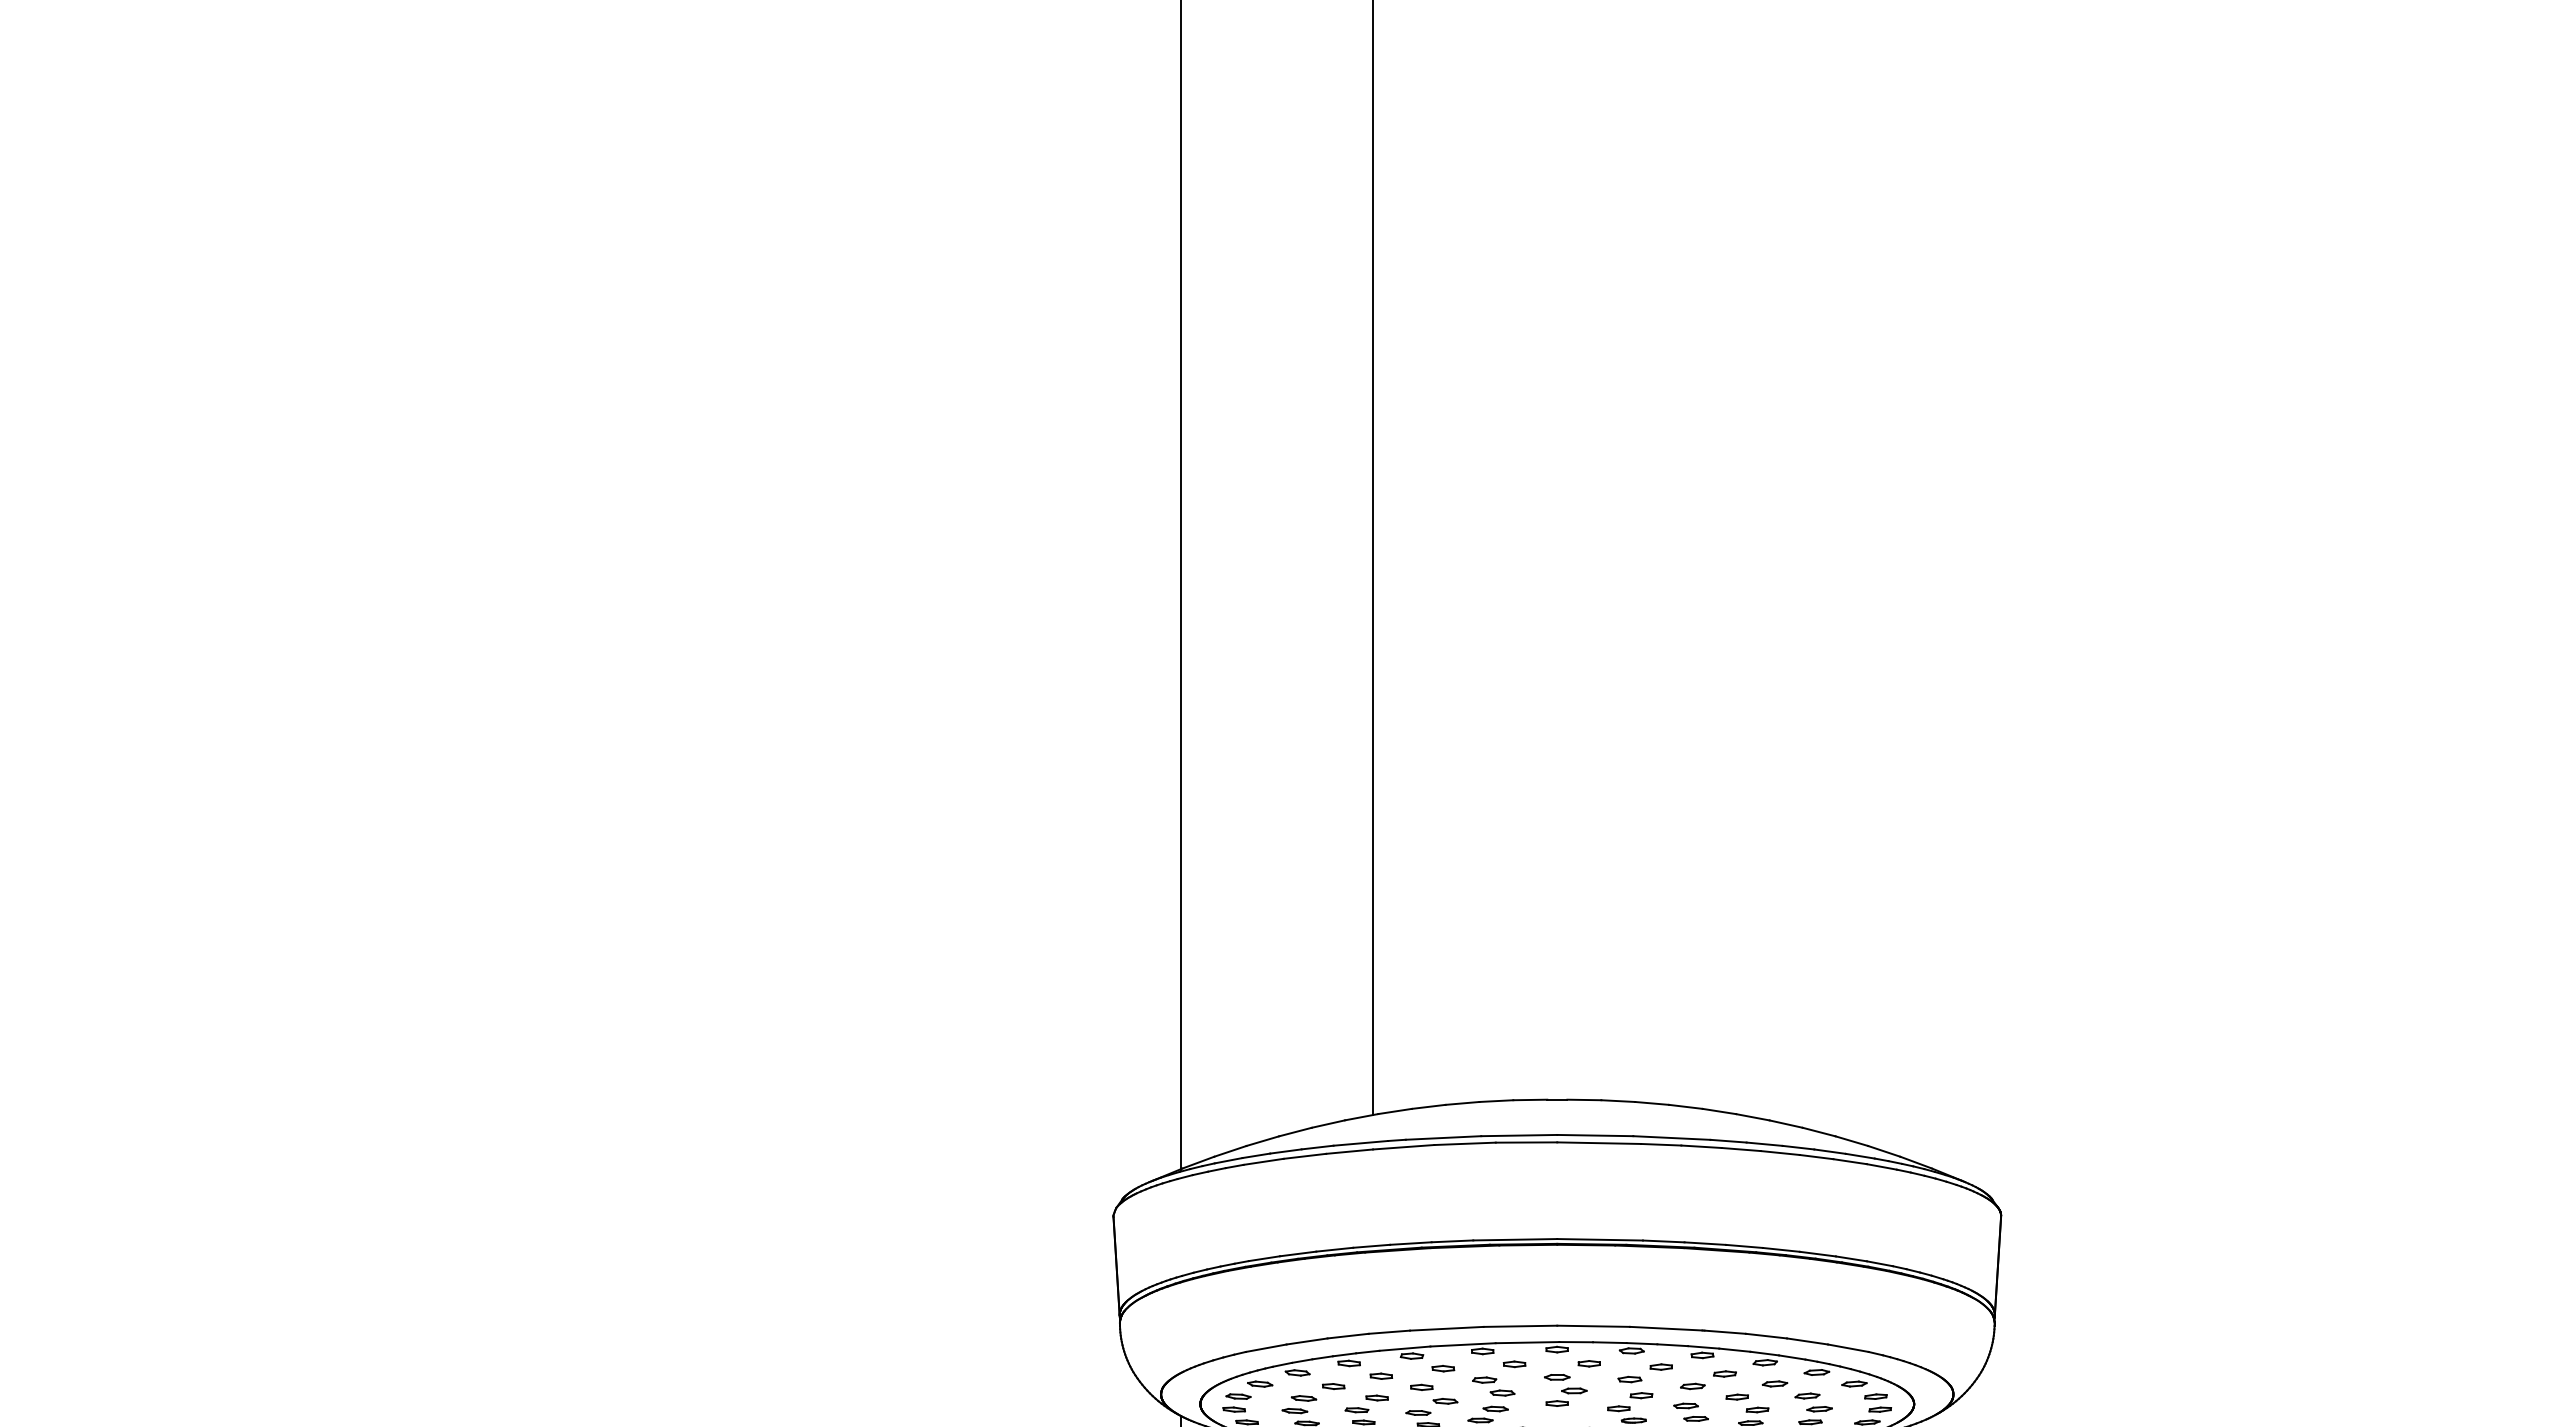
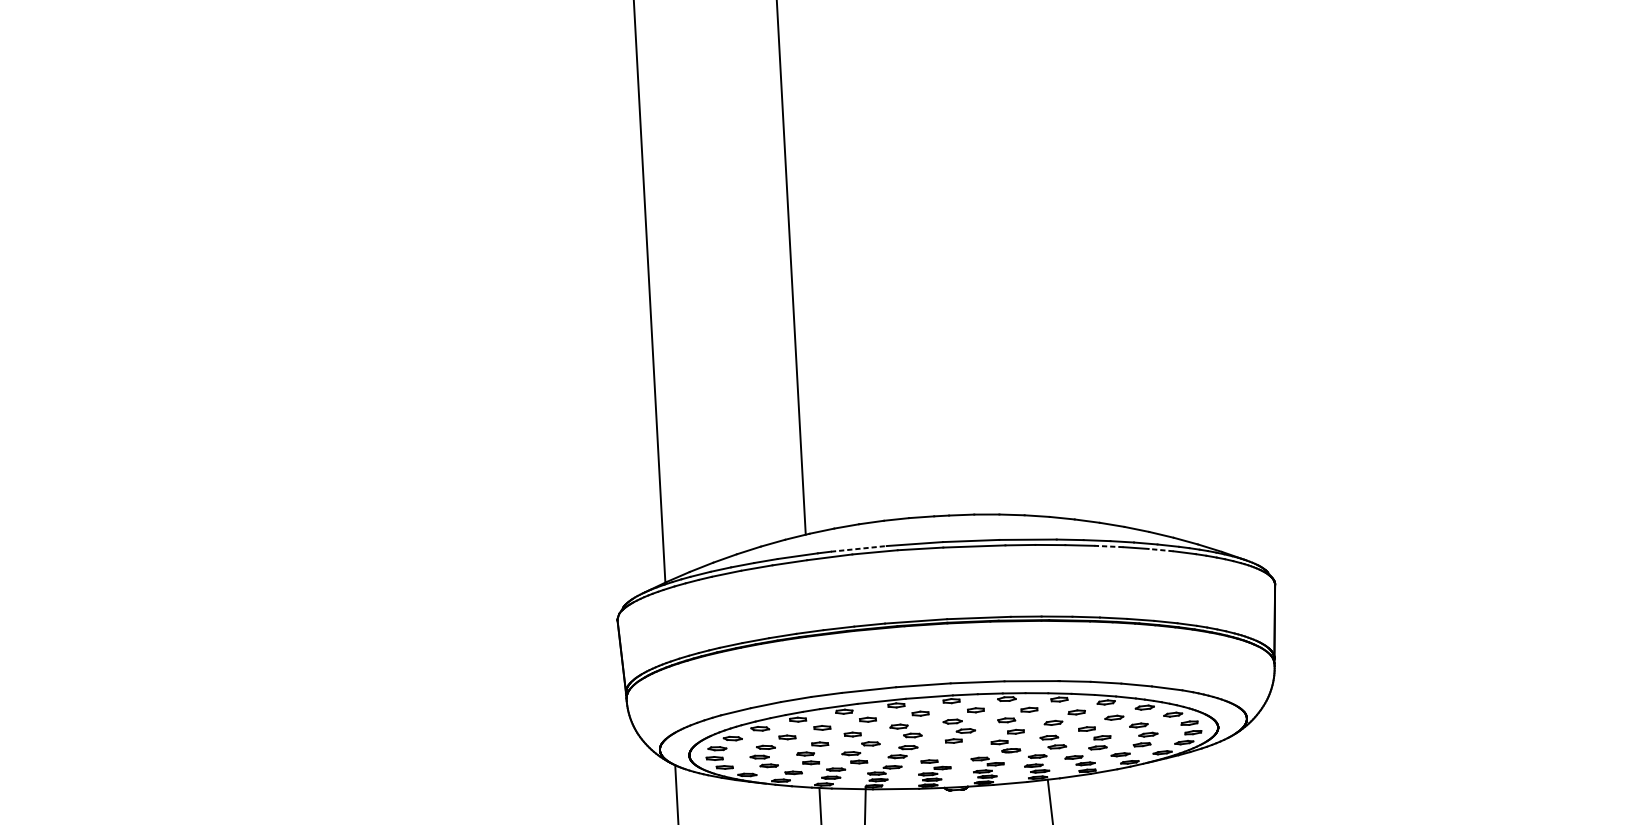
line: (1443, 1137) -> (858, 548), solid -> dashed
line: (1780, 1153) -> (1109, 546), solid -> dashed
line: (1850, 1161) -> (1161, 549), solid -> dashed

